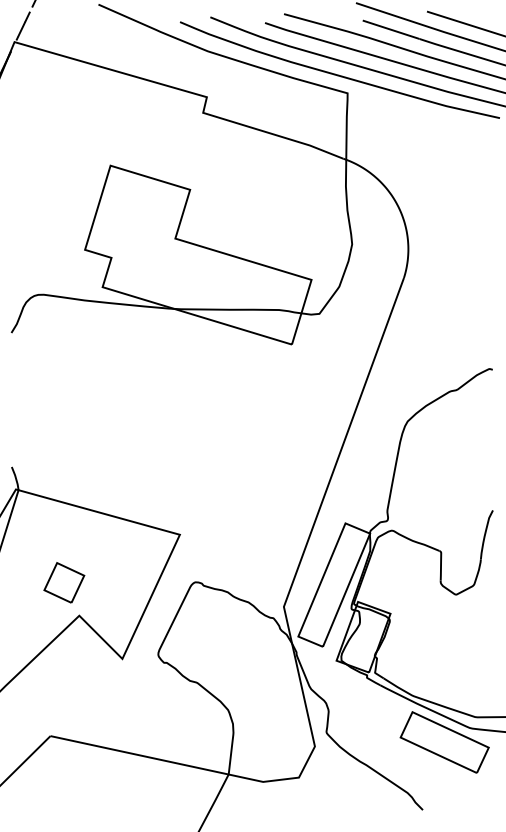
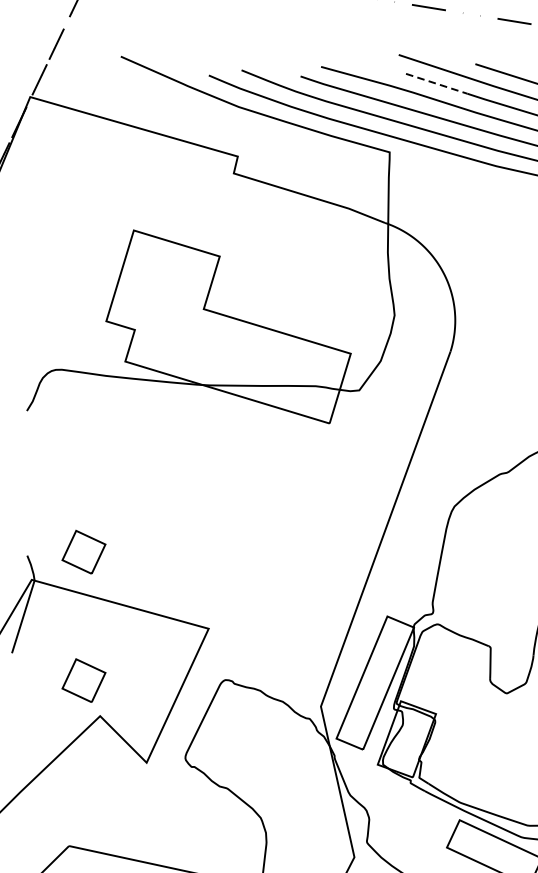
line: (391, 29) -> (437, 83), solid -> dashed
part: (64, 463) -> (84, 551), added

